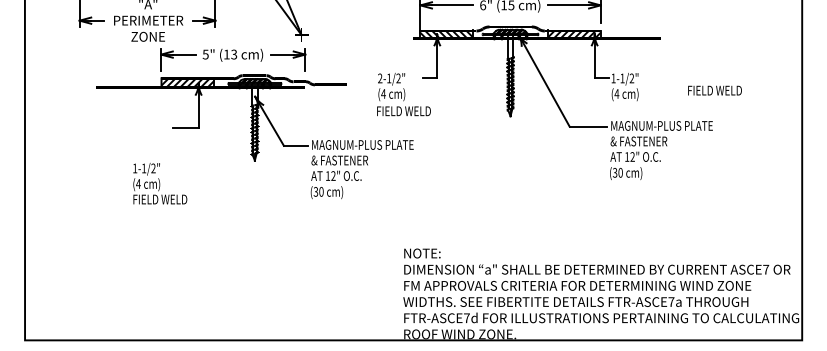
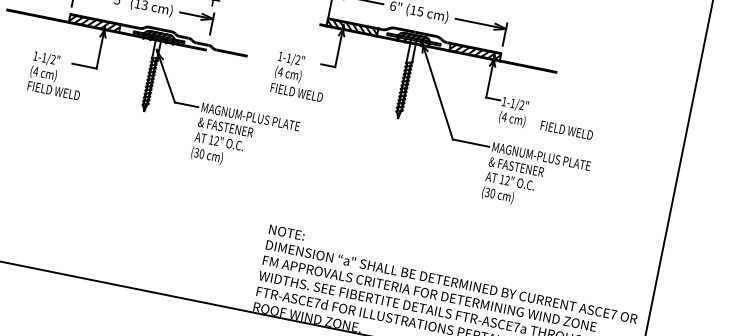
text: (380, 78) -> (280, 56), 2-1/2" -> 1-1/2"
text: (714, 90) -> (566, 130), moved
text: (160, 183) -> (57, 75), moved

